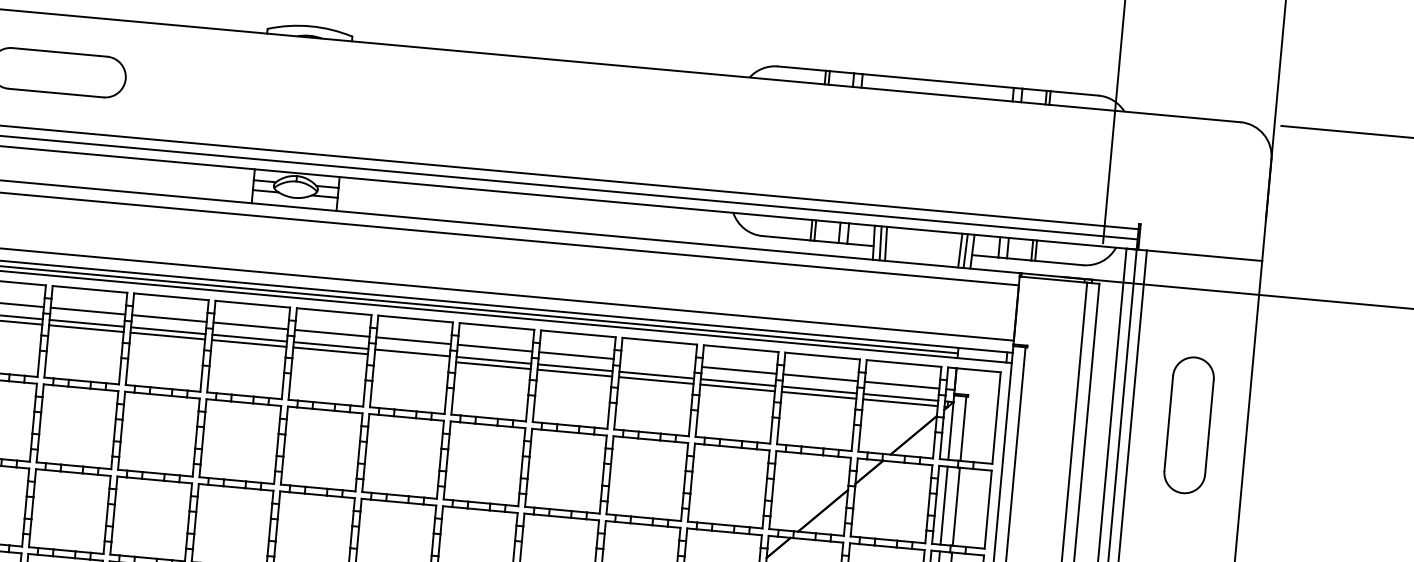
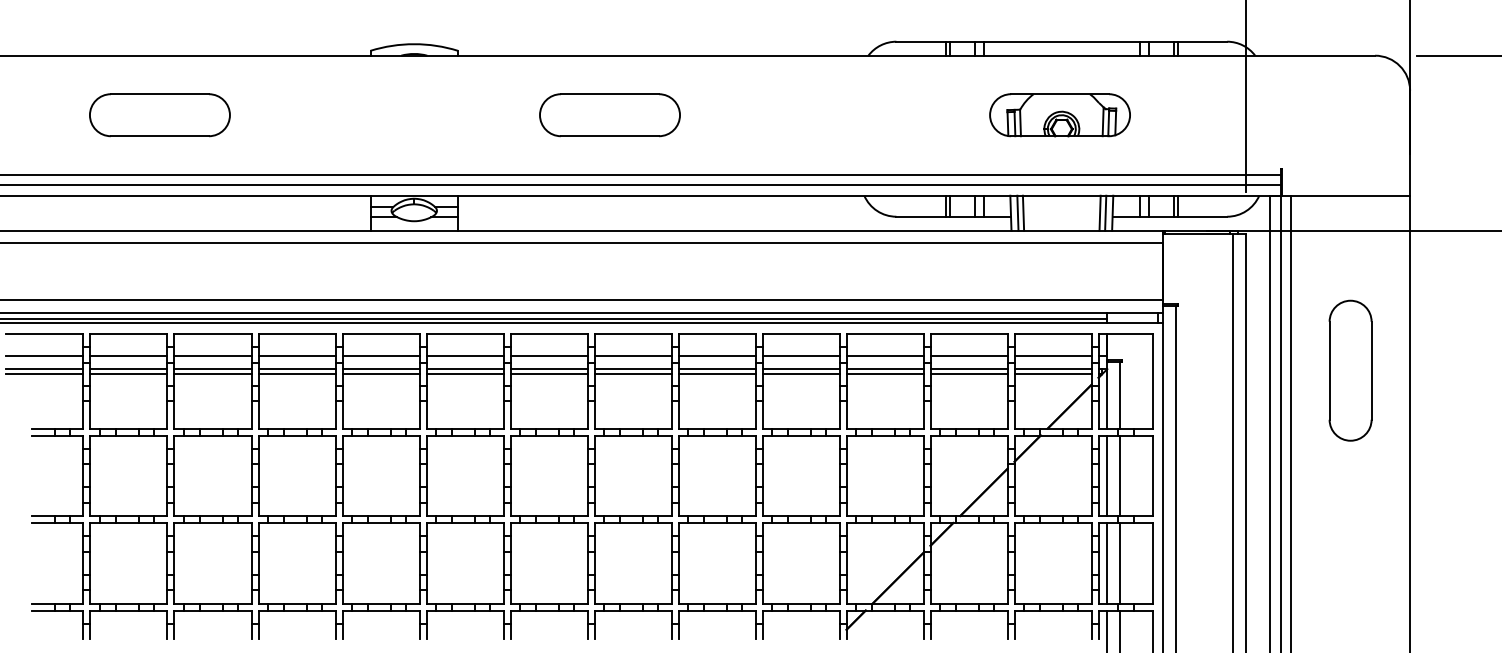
part: (493, 112) -> (609, 115), added
part: (929, 152) -> (1059, 115), added
line: (411, 358) -> (548, 374), added
line: (657, 363) -> (800, 356), added

